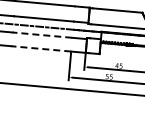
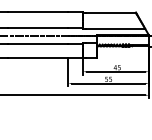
line: (42, 34) -> (38, 43), dashed -> solid
line: (40, 48) -> (37, 57), dashed -> solid

